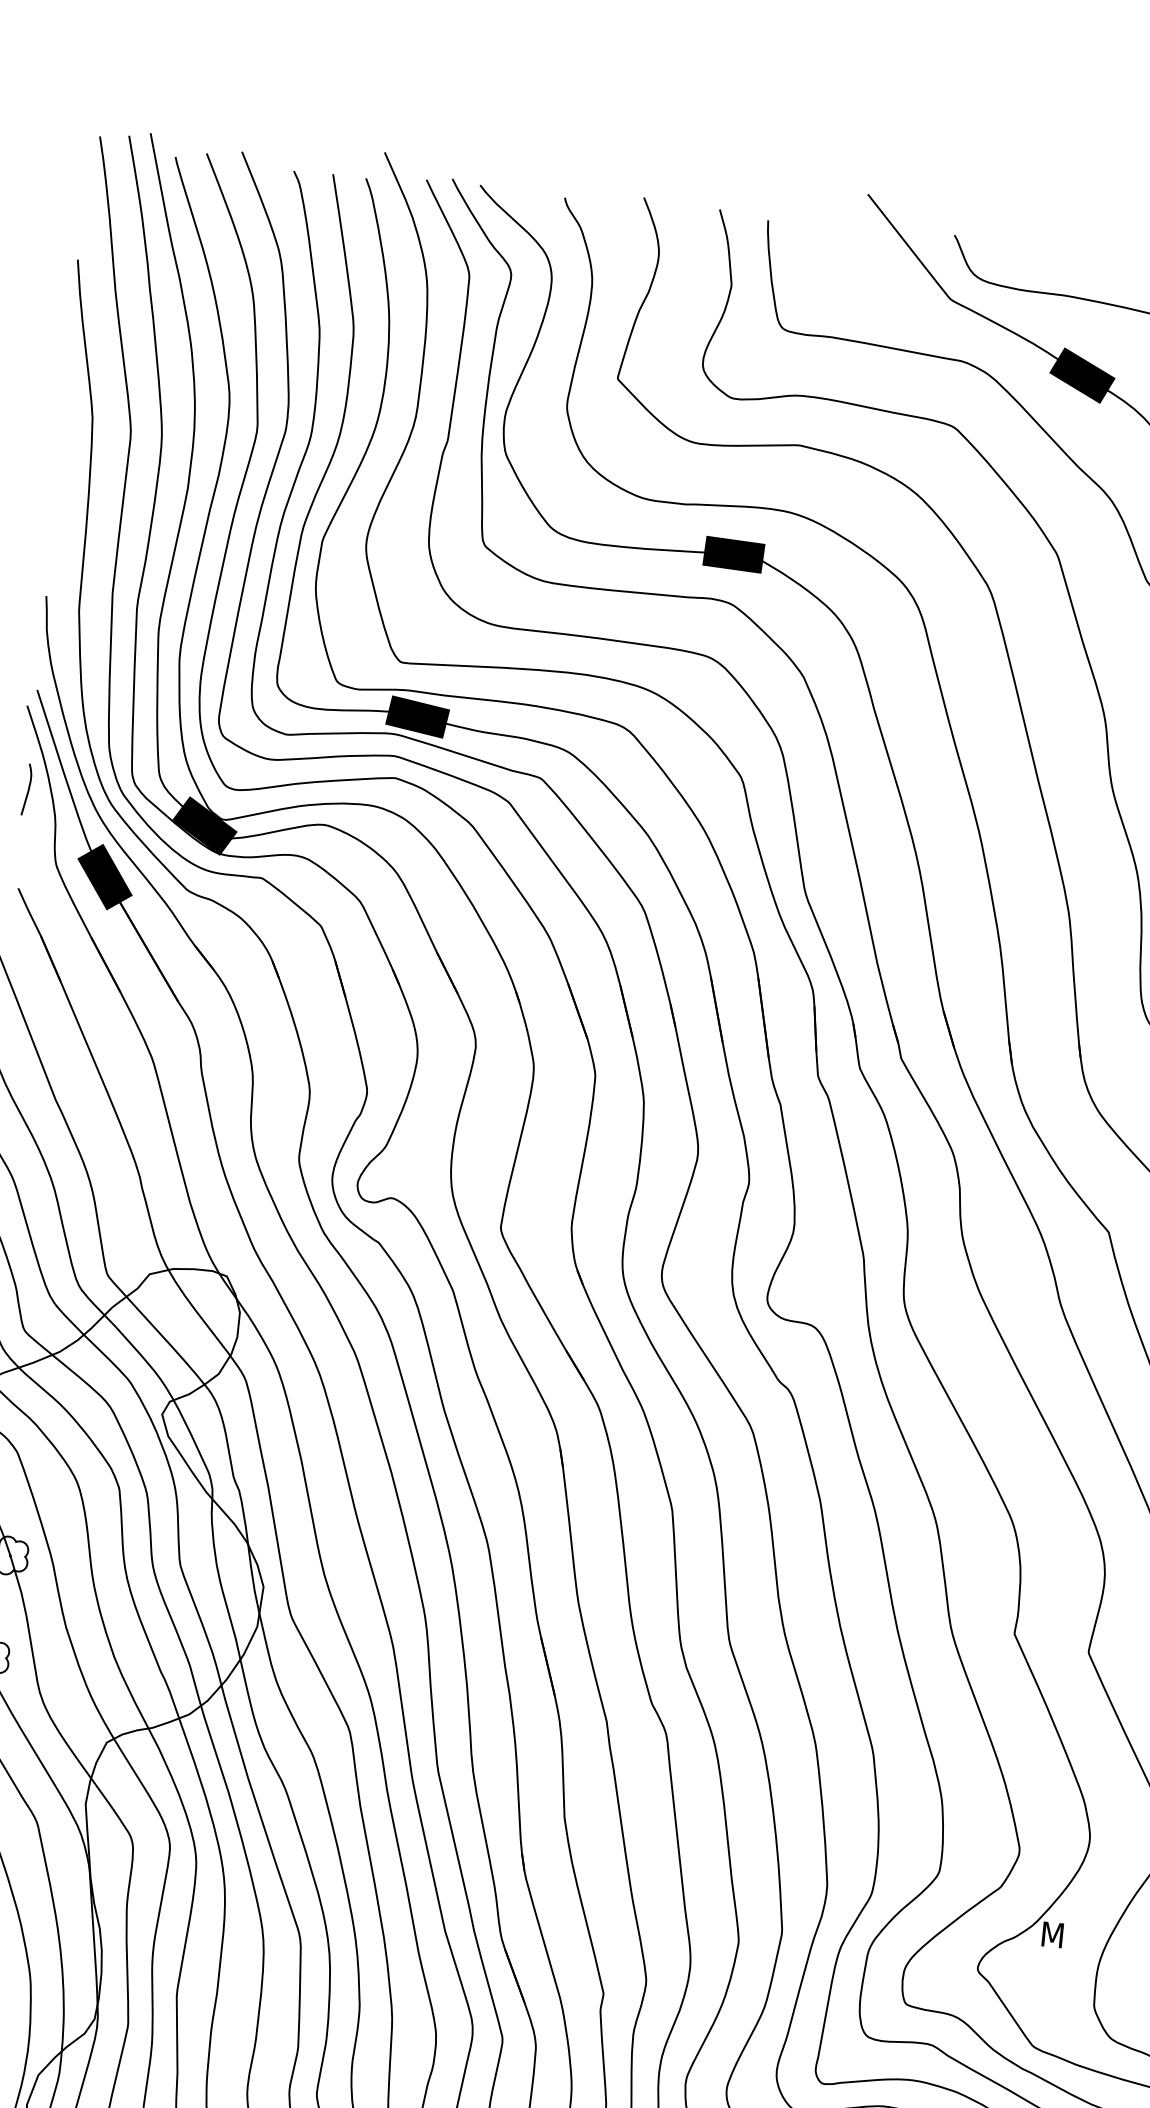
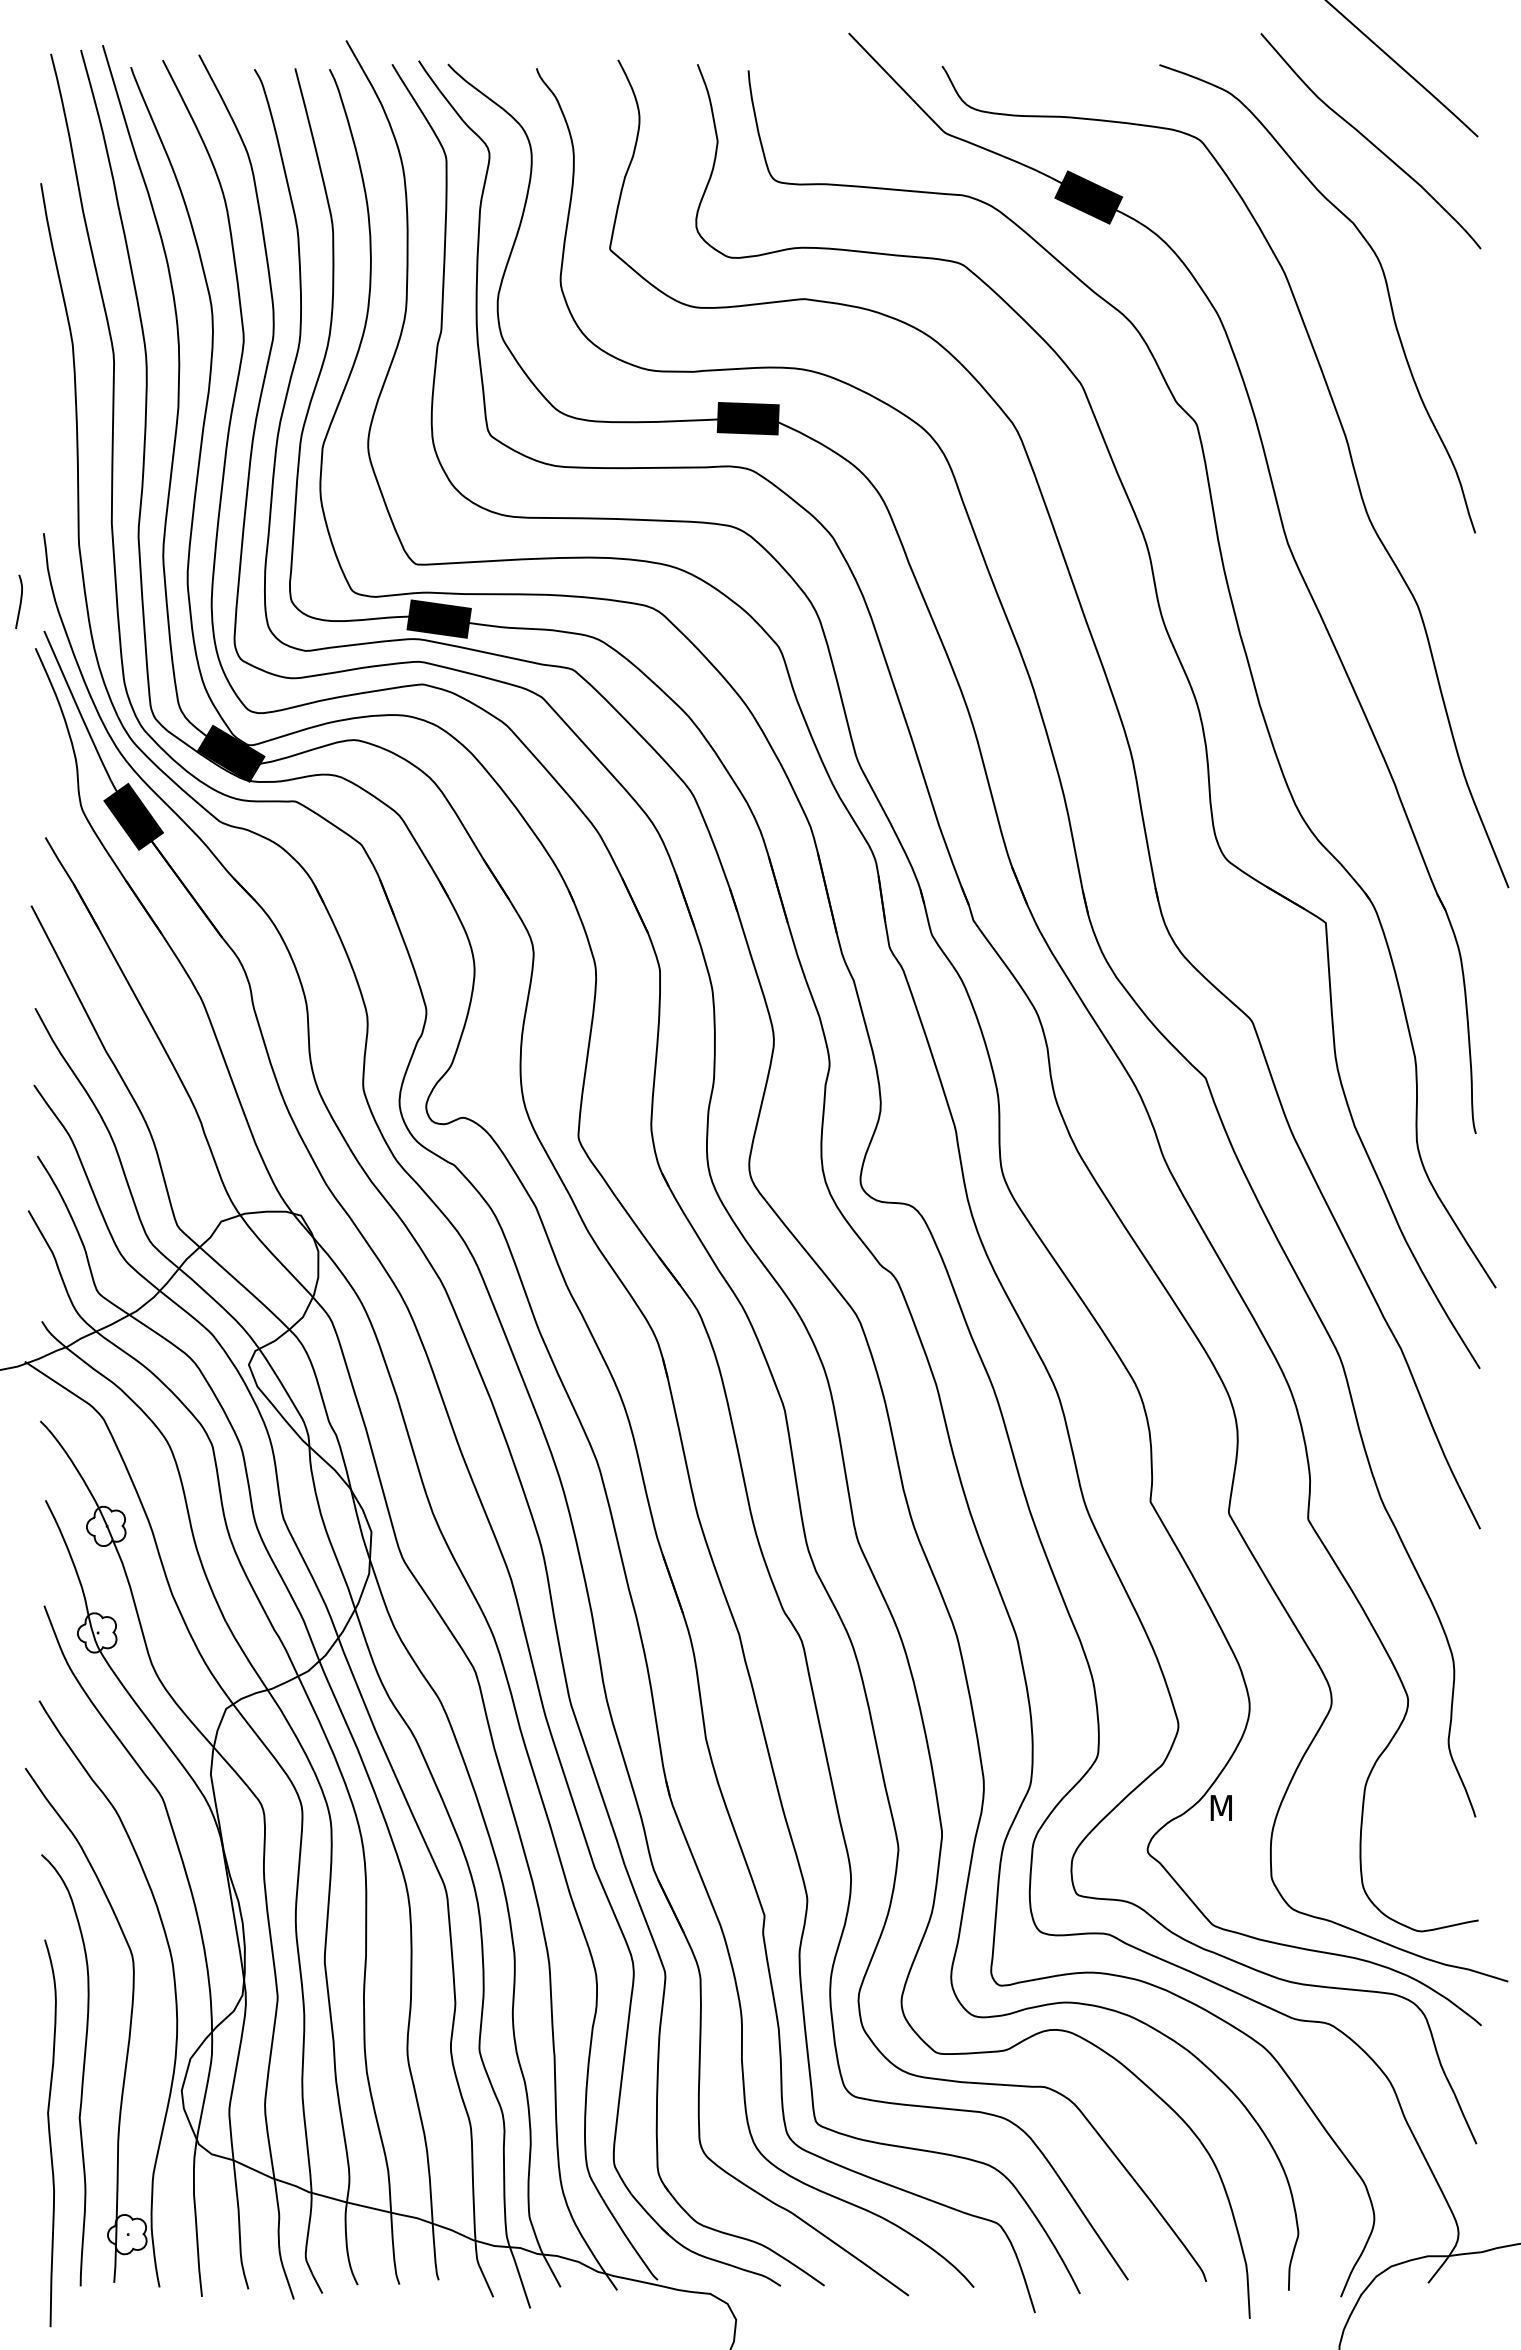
curve: (28, 789) -> (20, 601), moved

